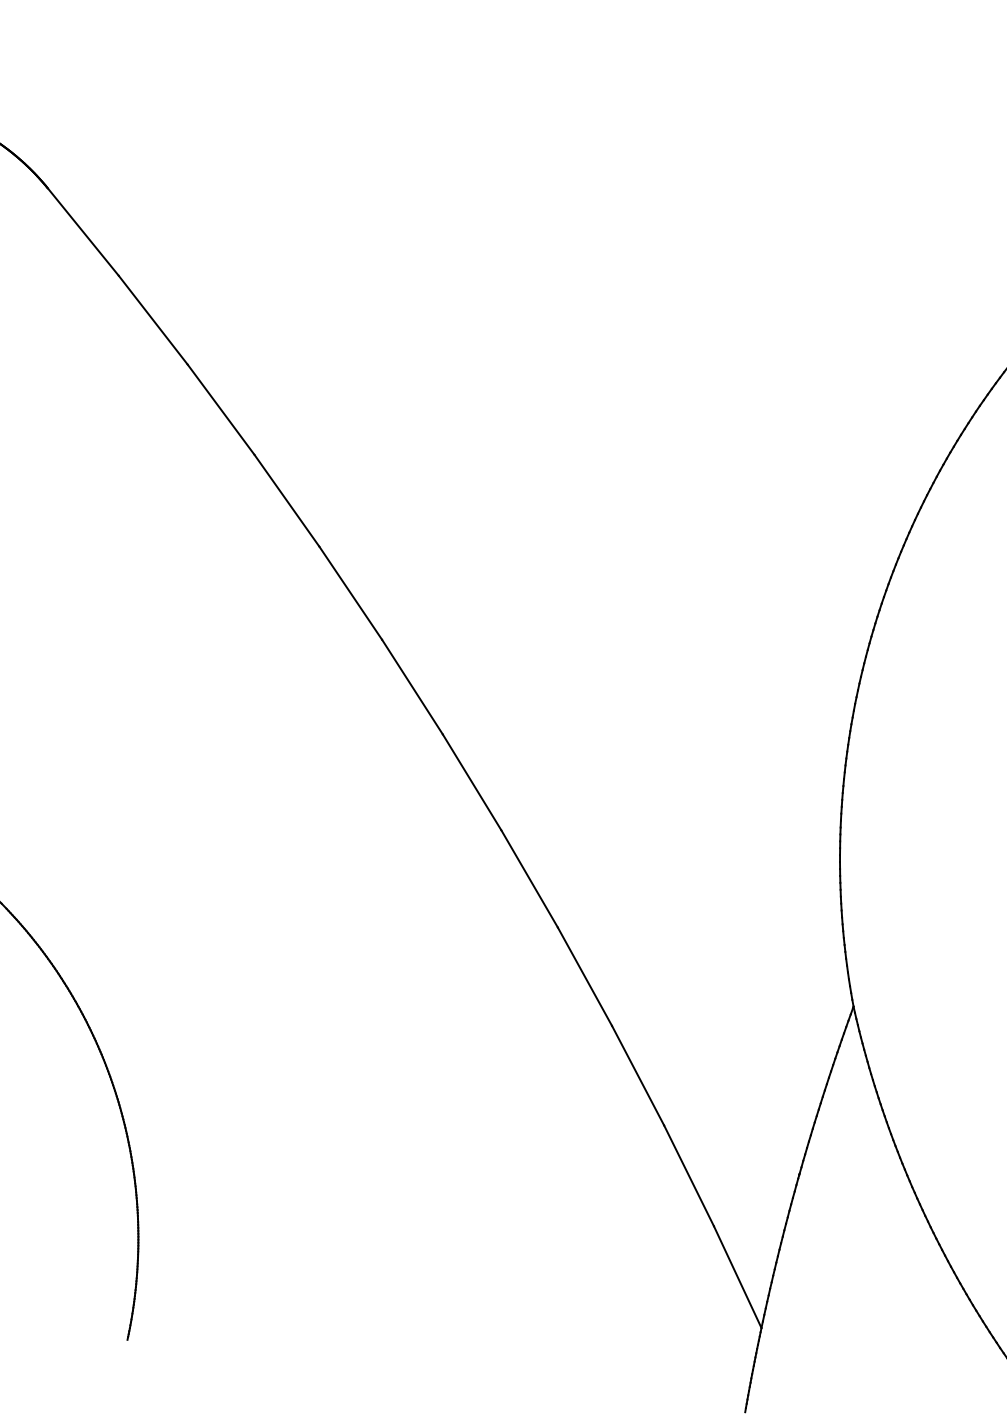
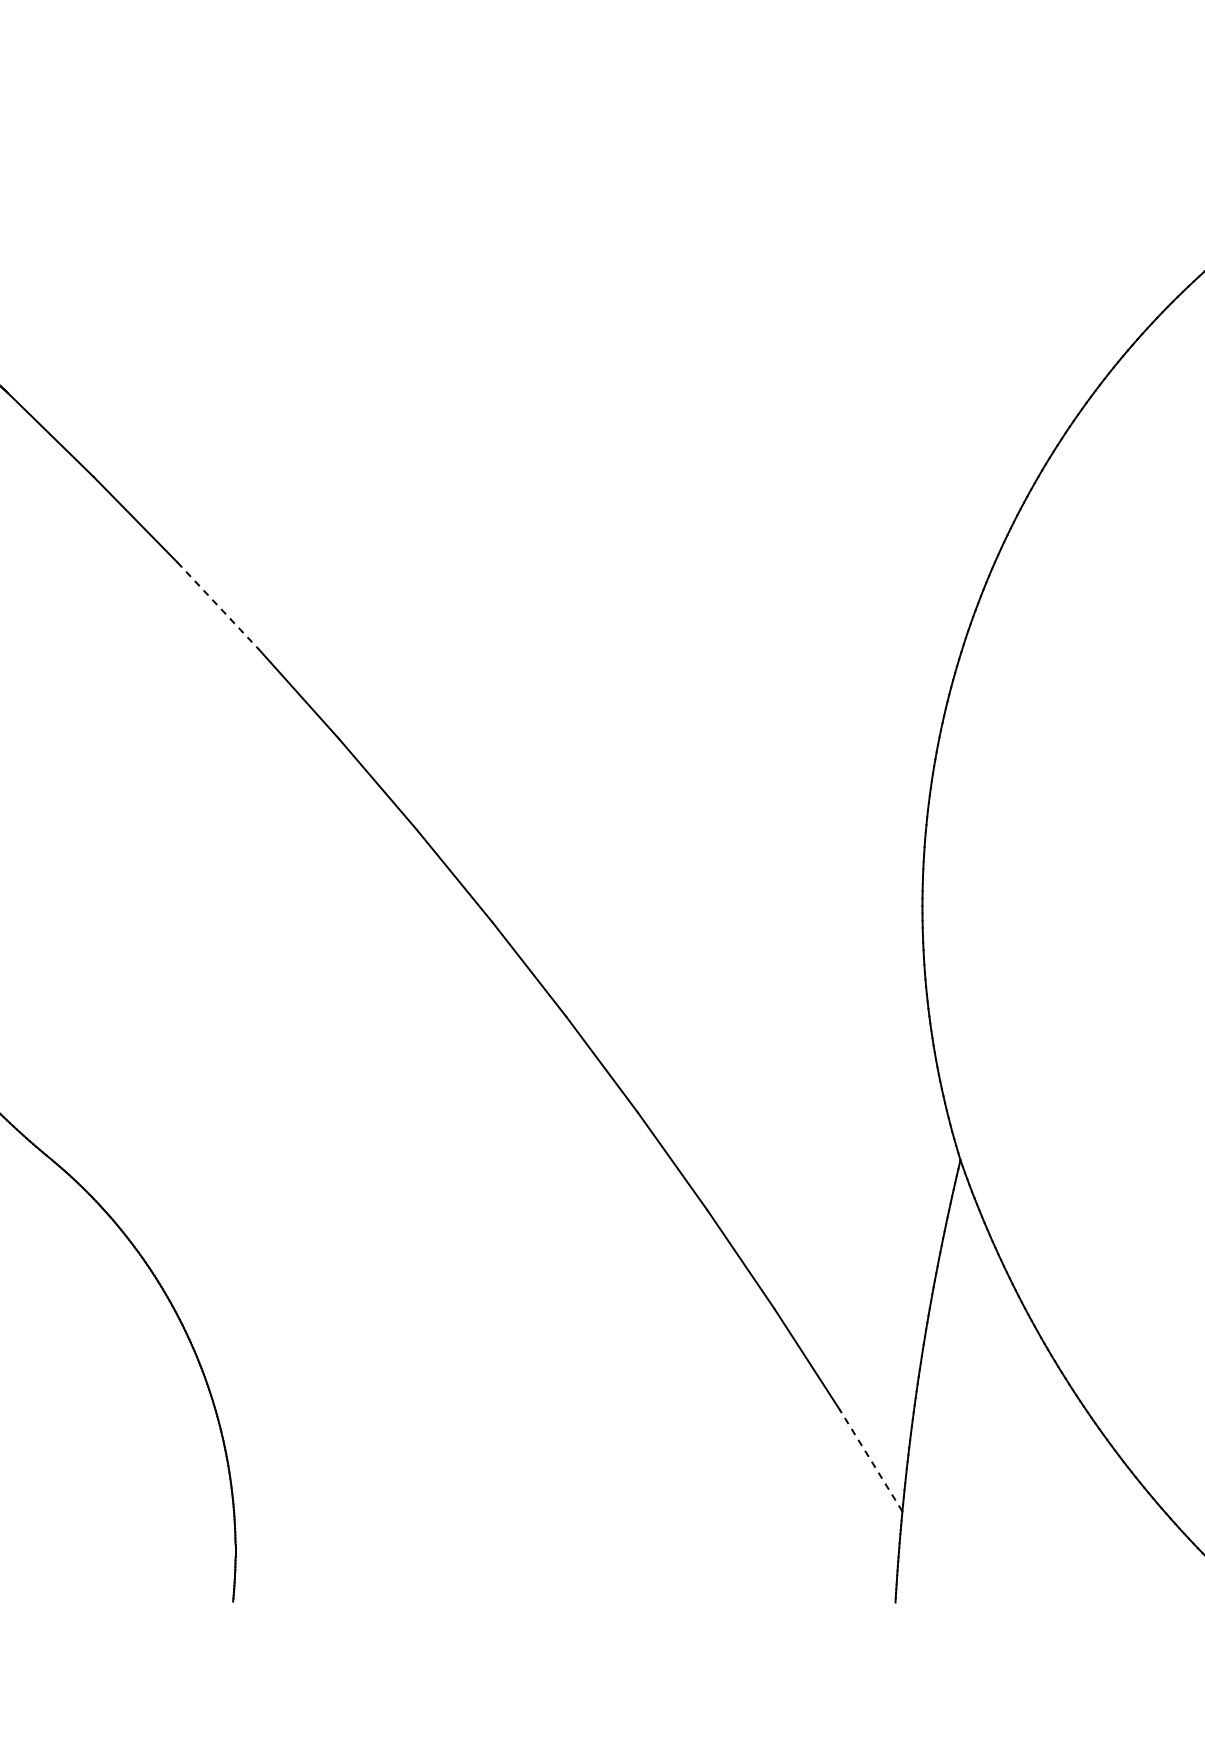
line: (221, 409) -> (218, 605), solid -> dashed
line: (738, 1277) -> (871, 1460), solid -> dashed

